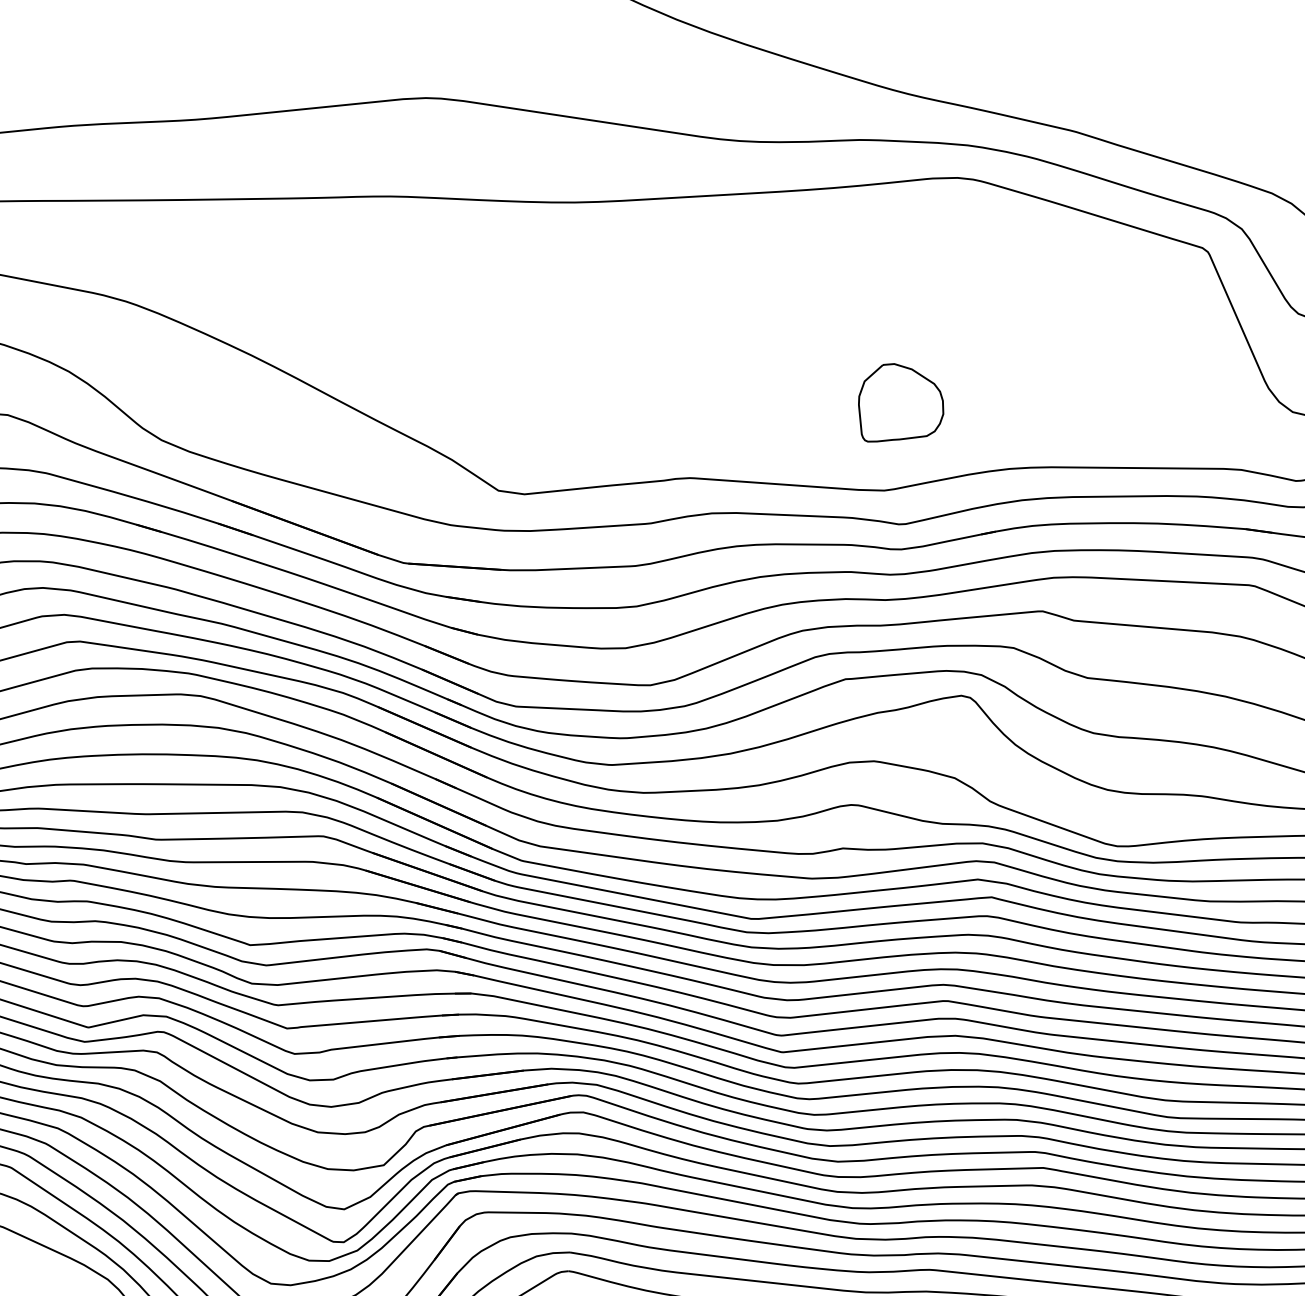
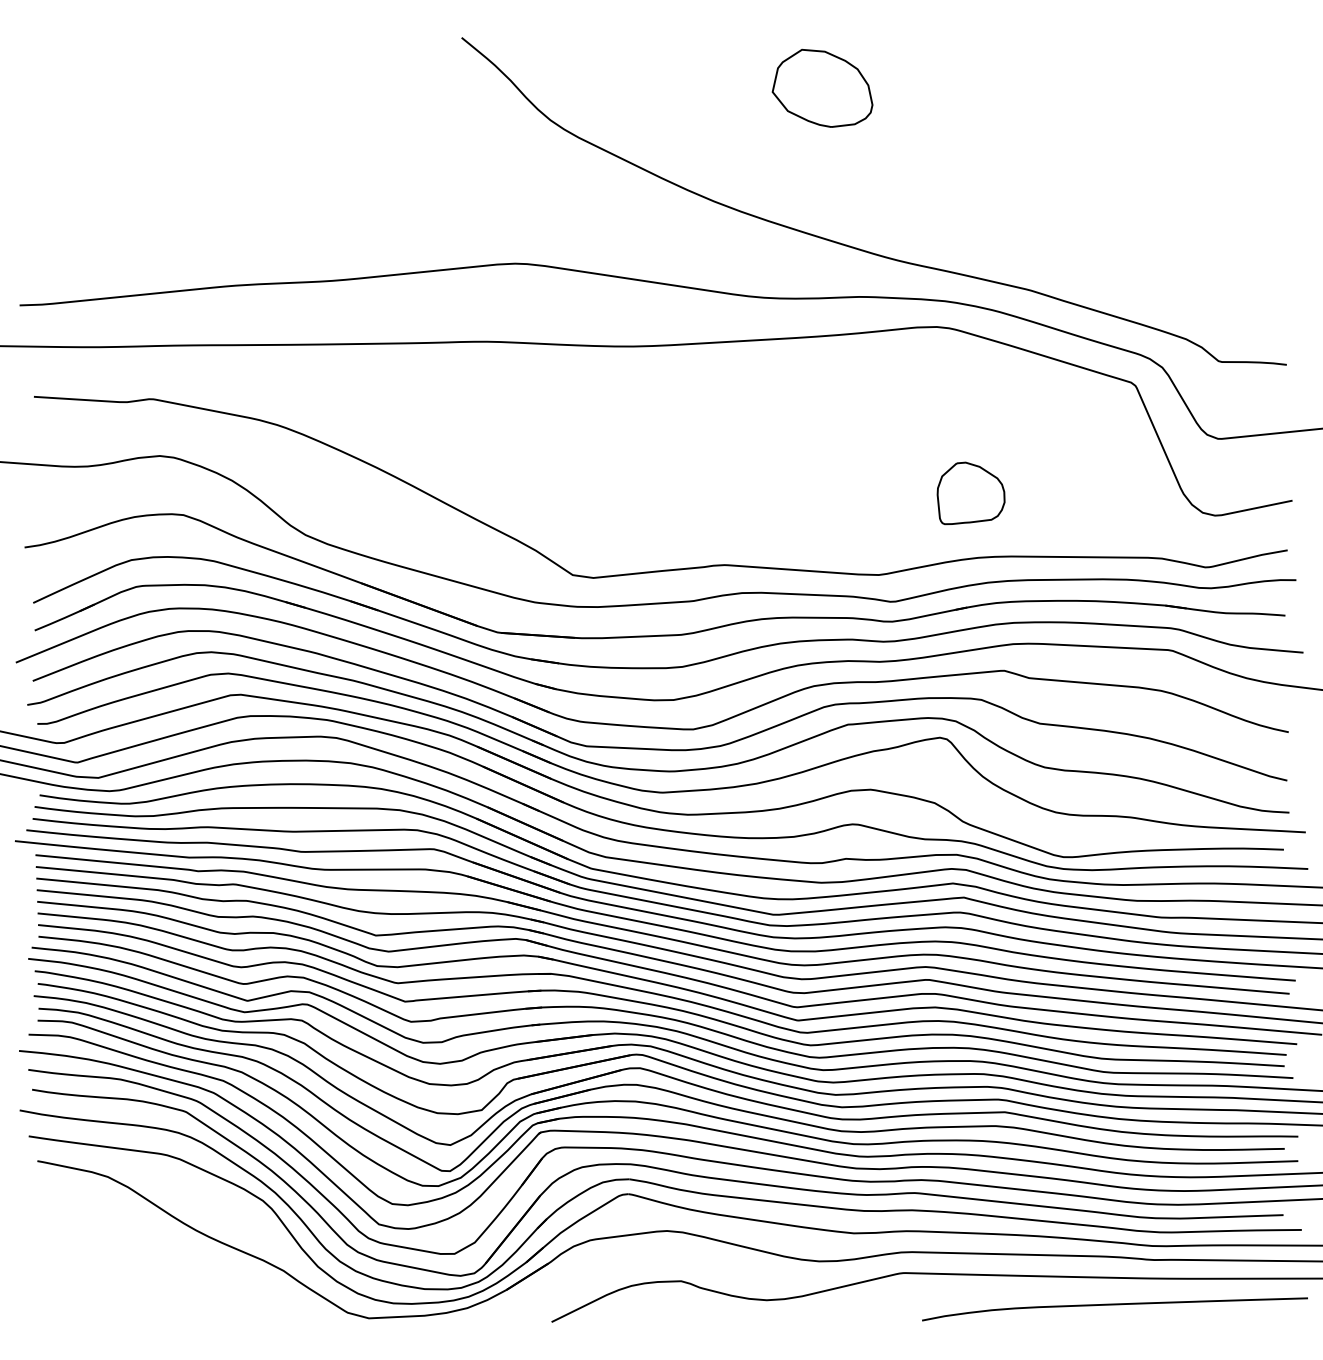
part: (900, 402) -> (970, 493), moved

